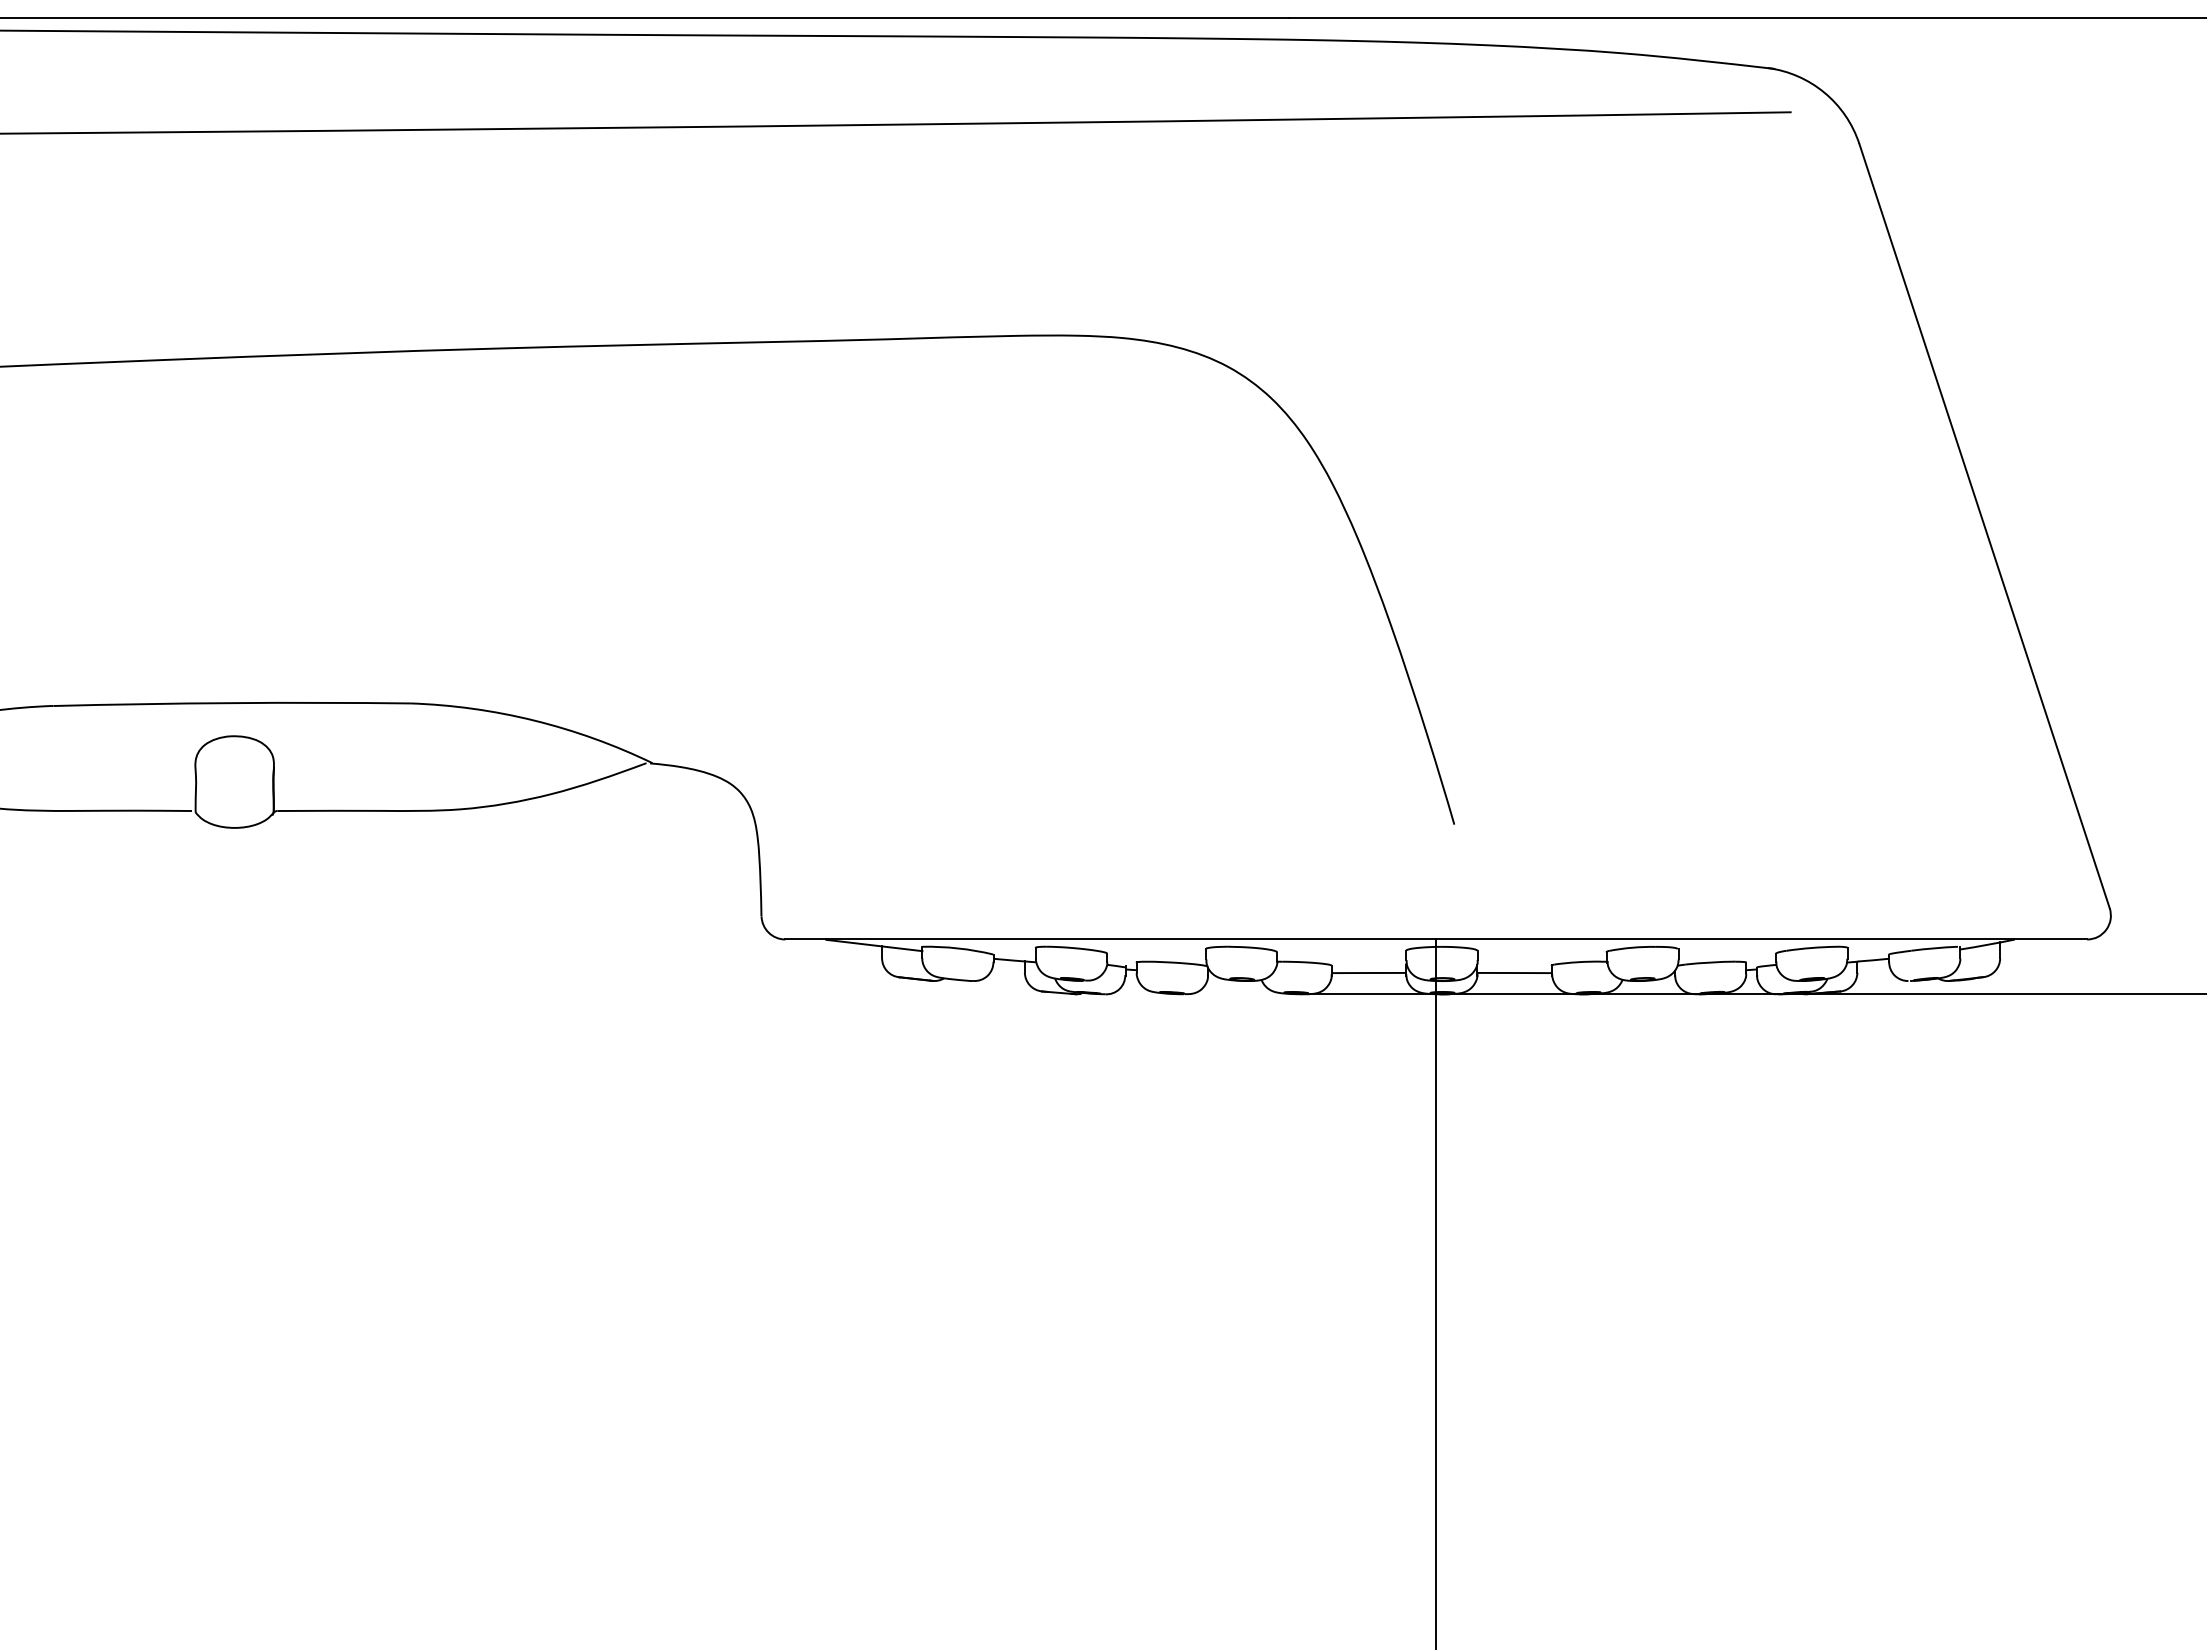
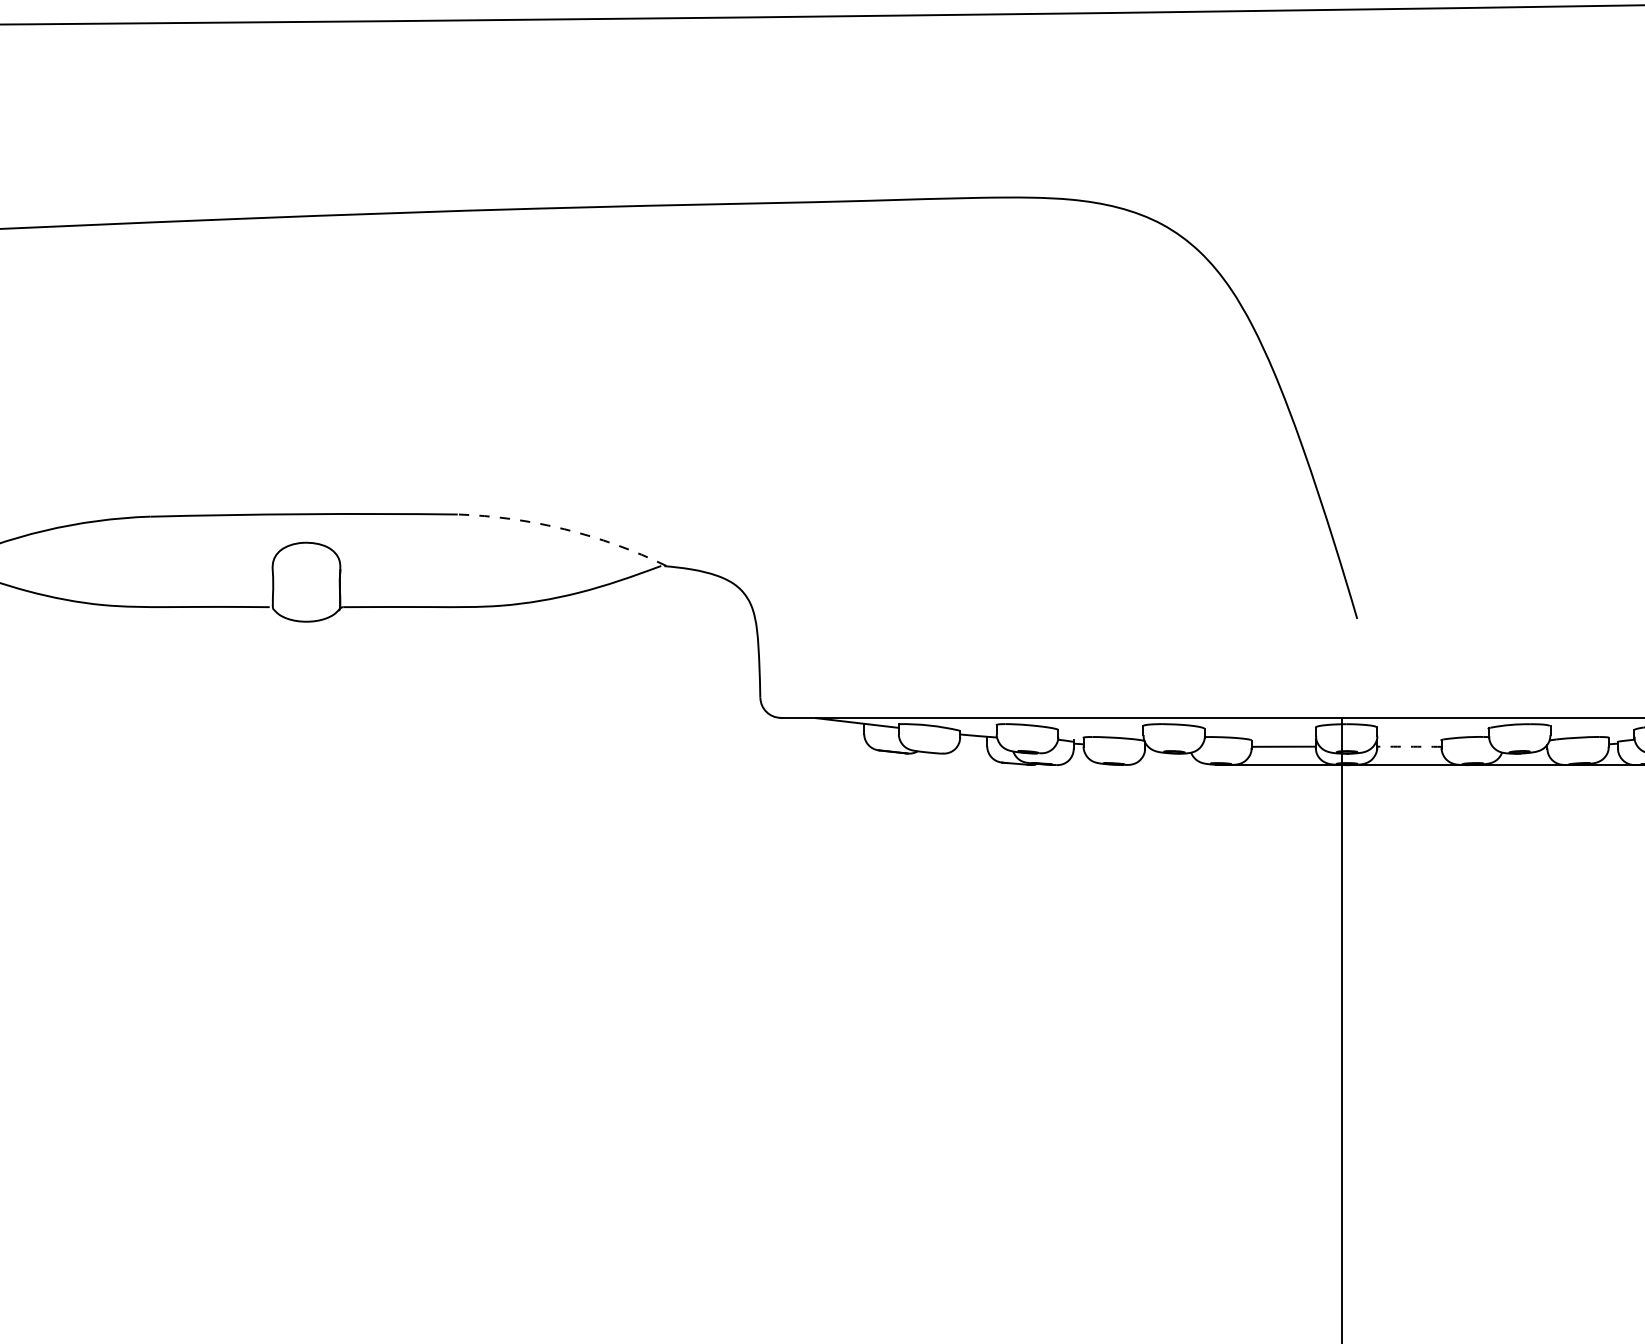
arc: (534, 720) -> (564, 529), solid -> dashed
arc: (1514, 973) -> (1409, 747), solid -> dashed

